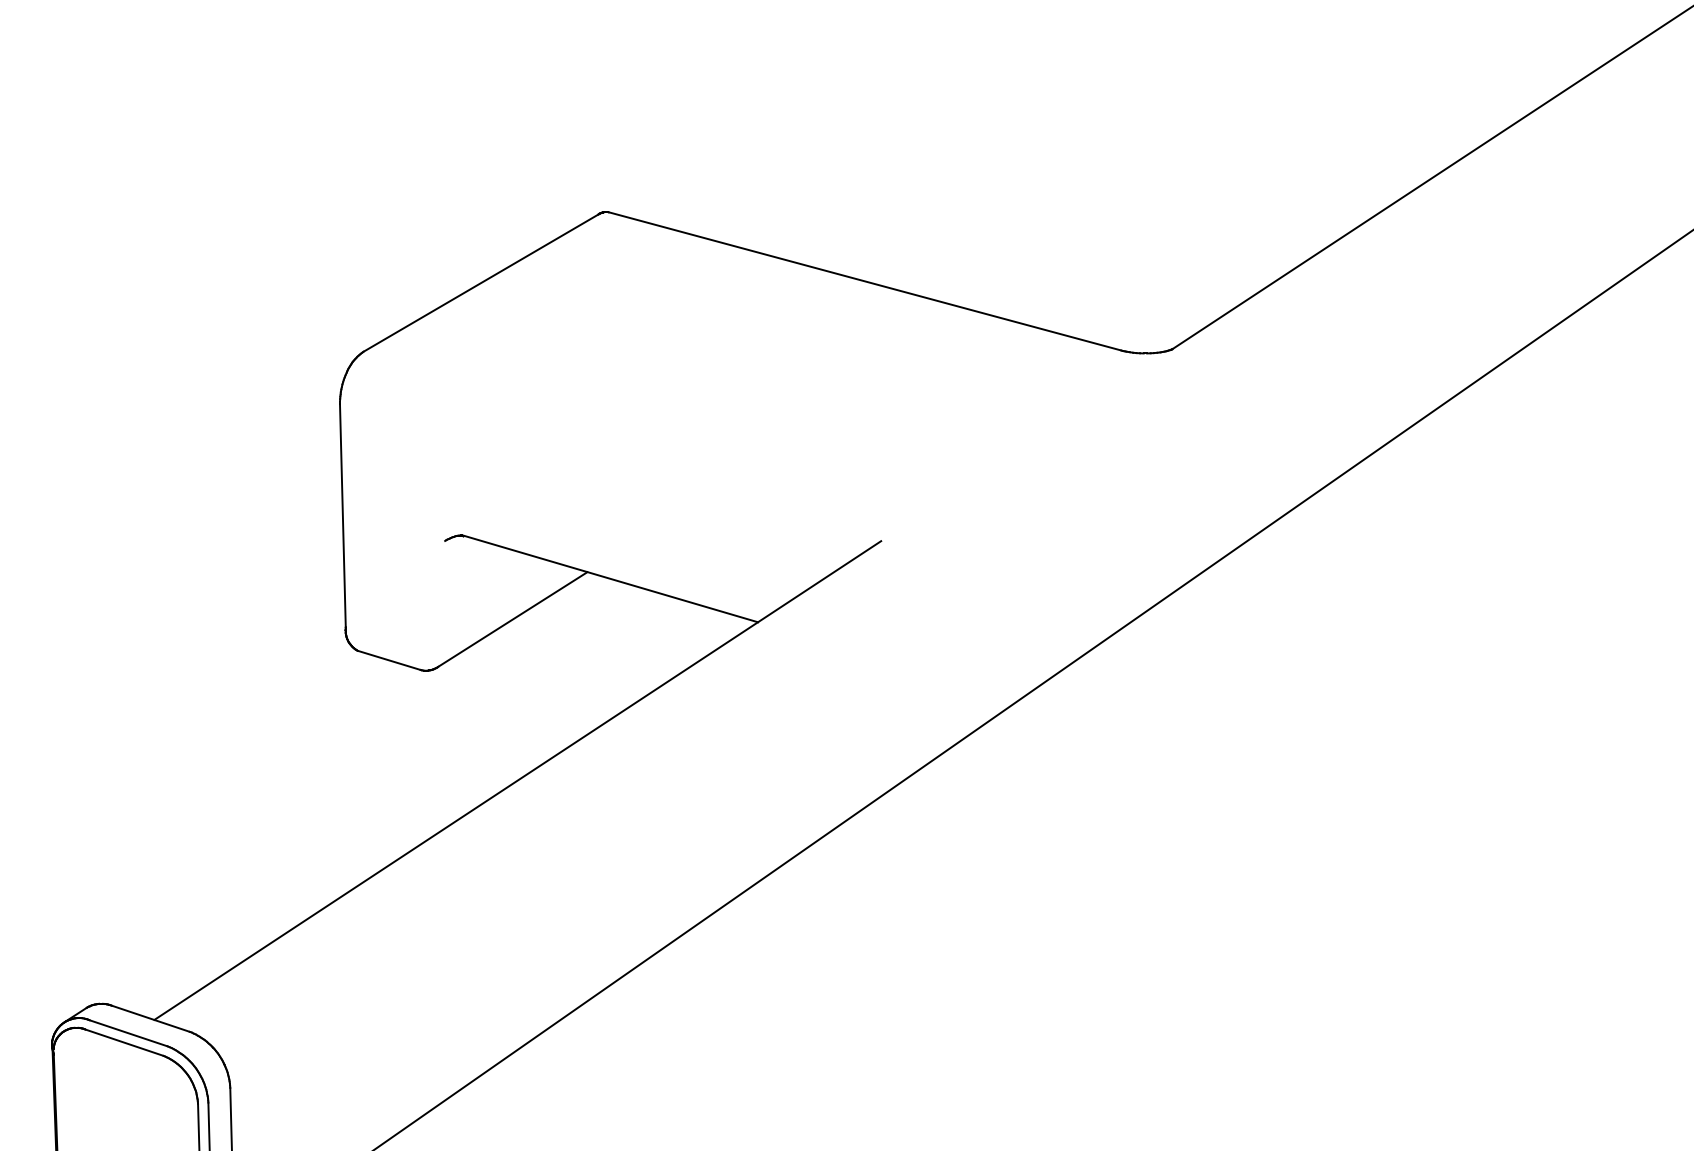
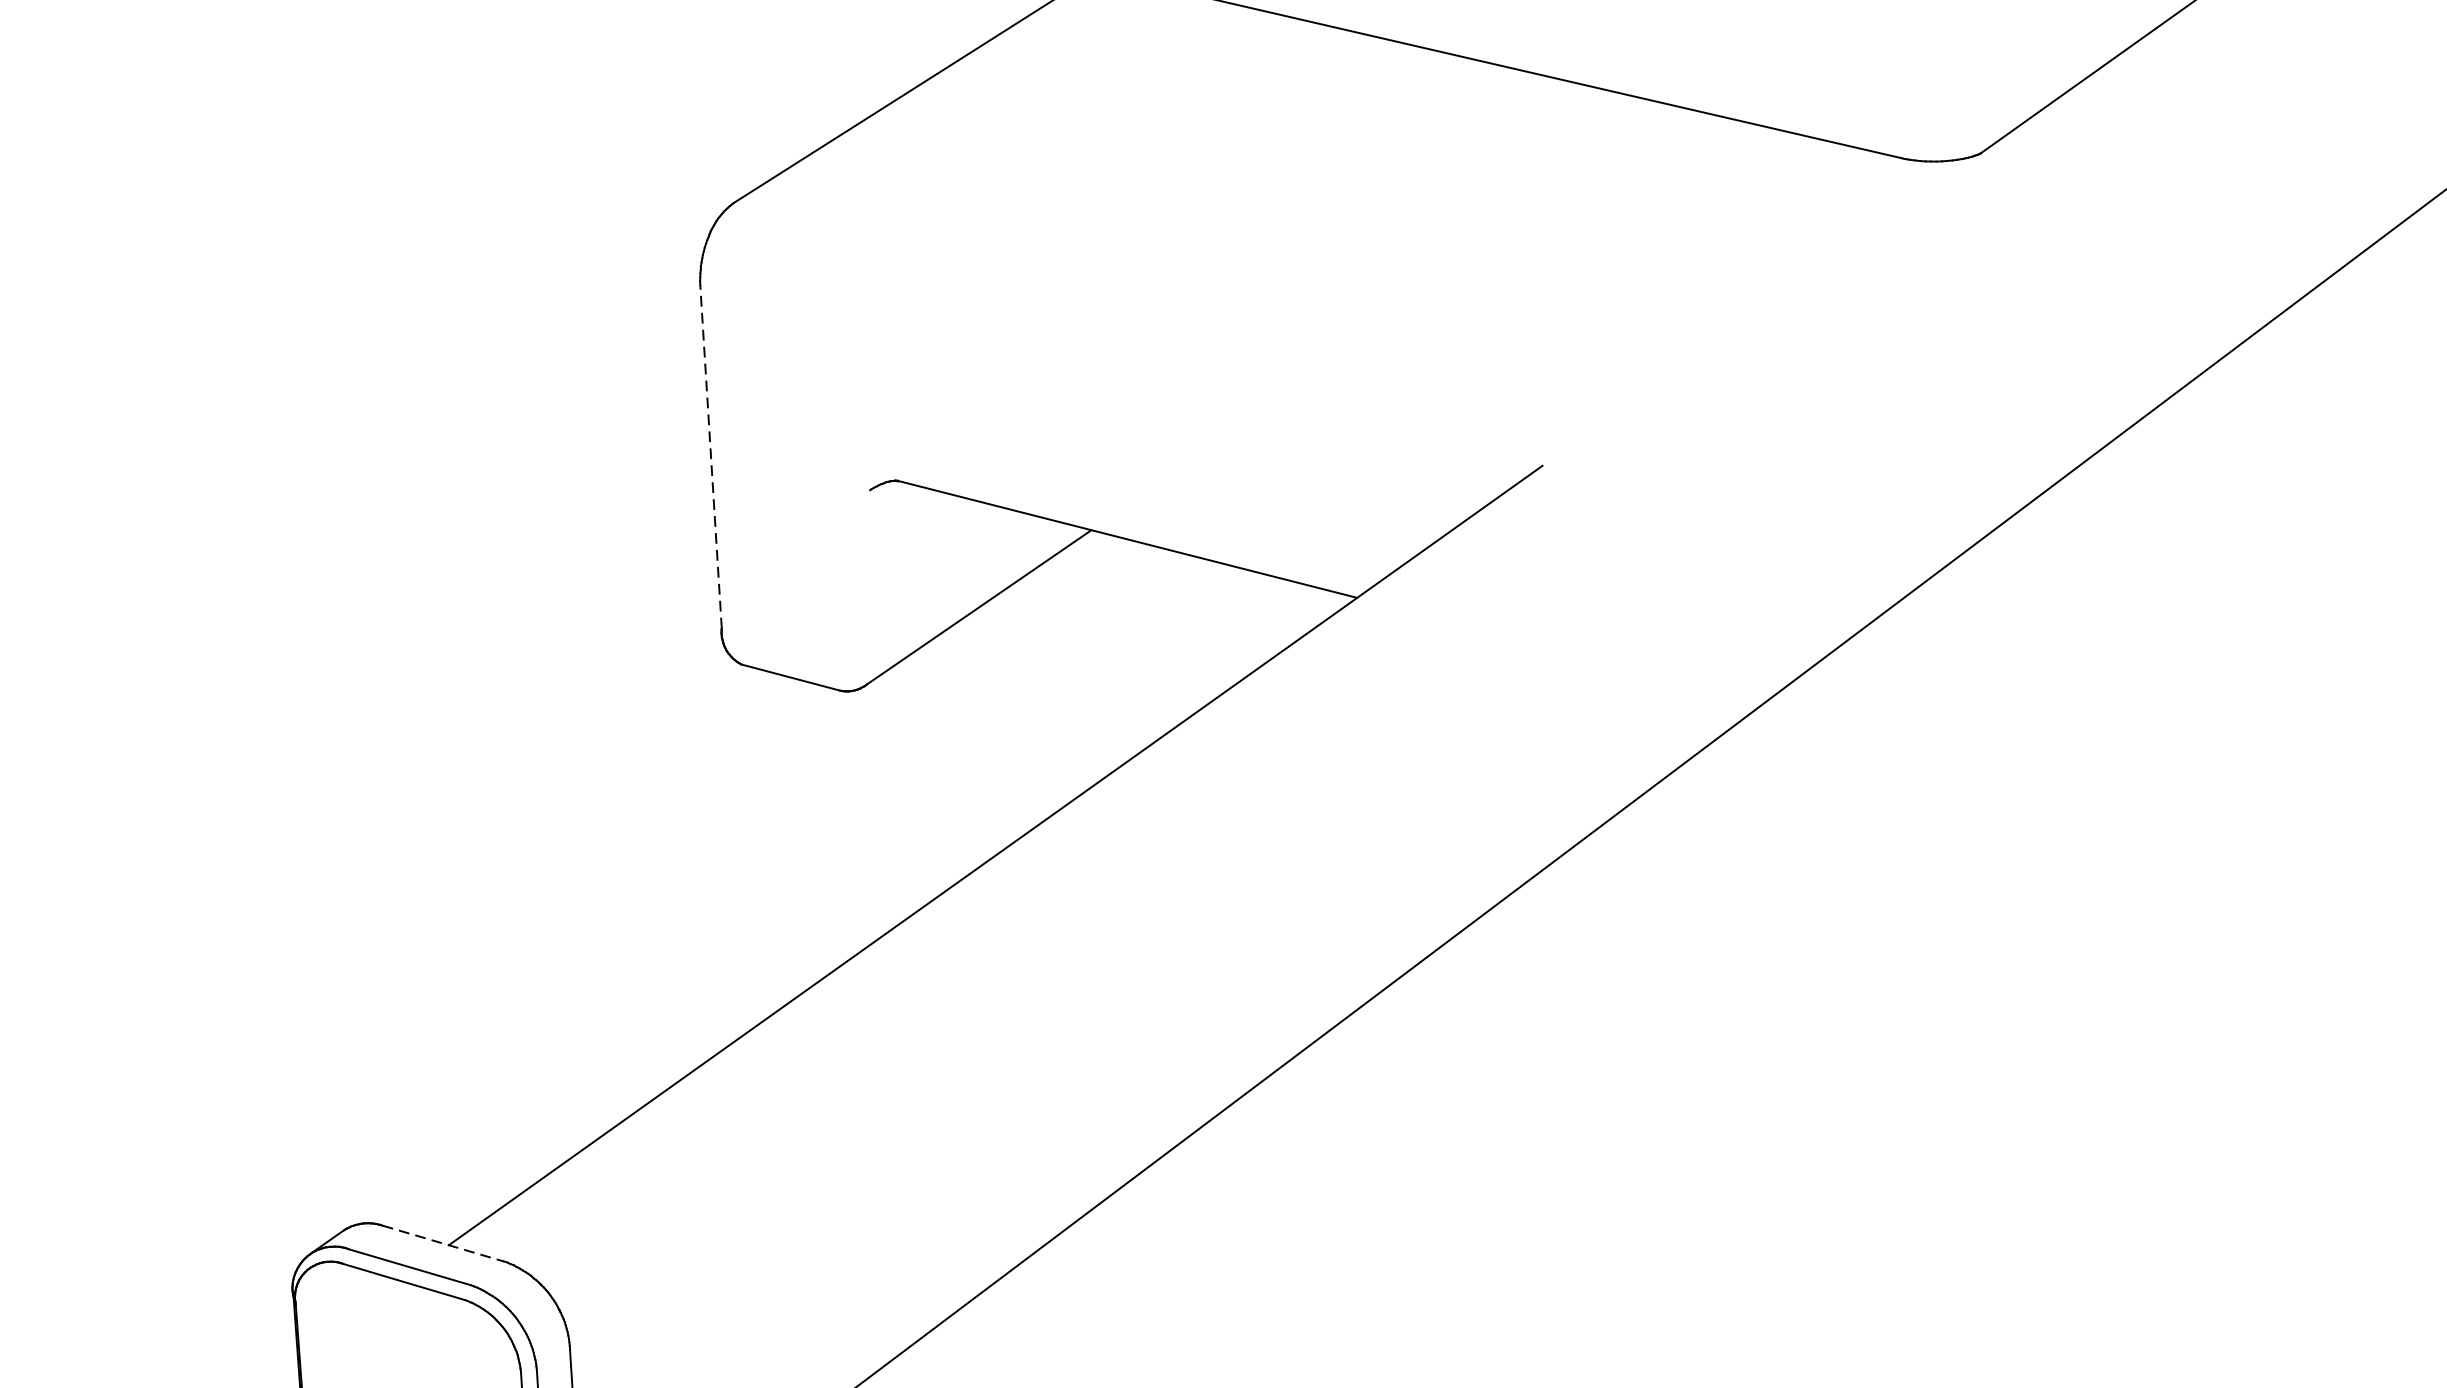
line: (342, 515) -> (710, 456), solid -> dashed
line: (151, 1018) -> (444, 1243), solid -> dashed

